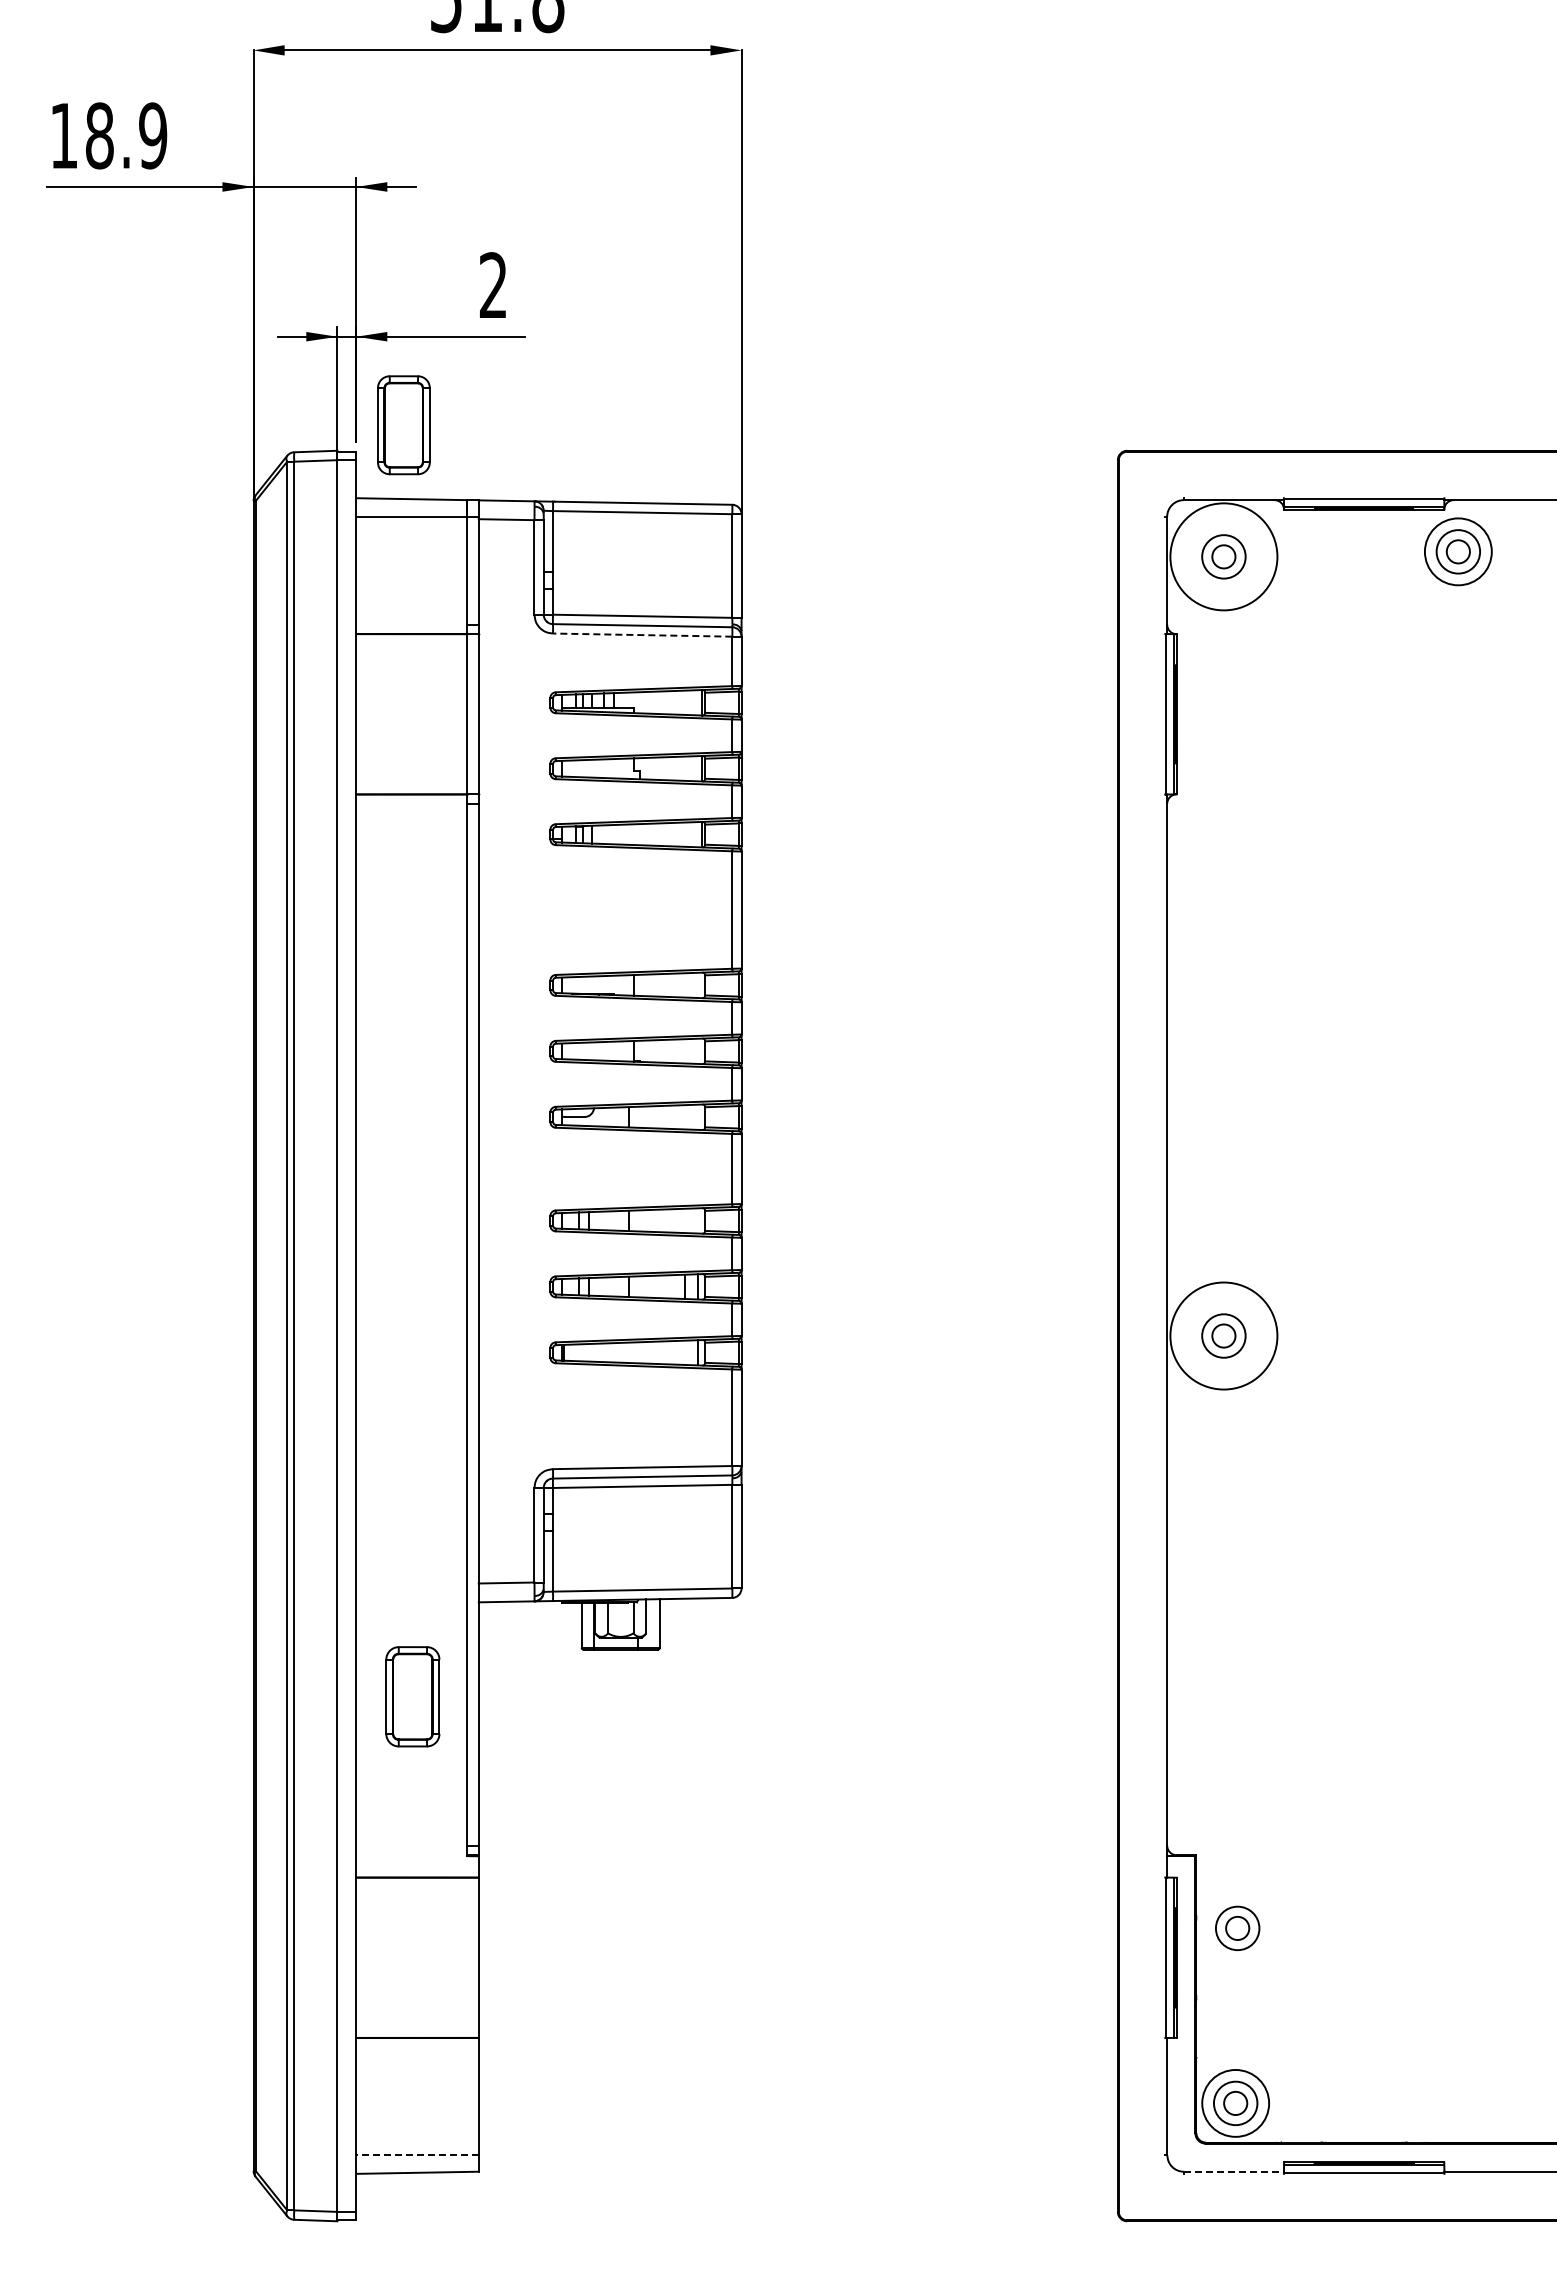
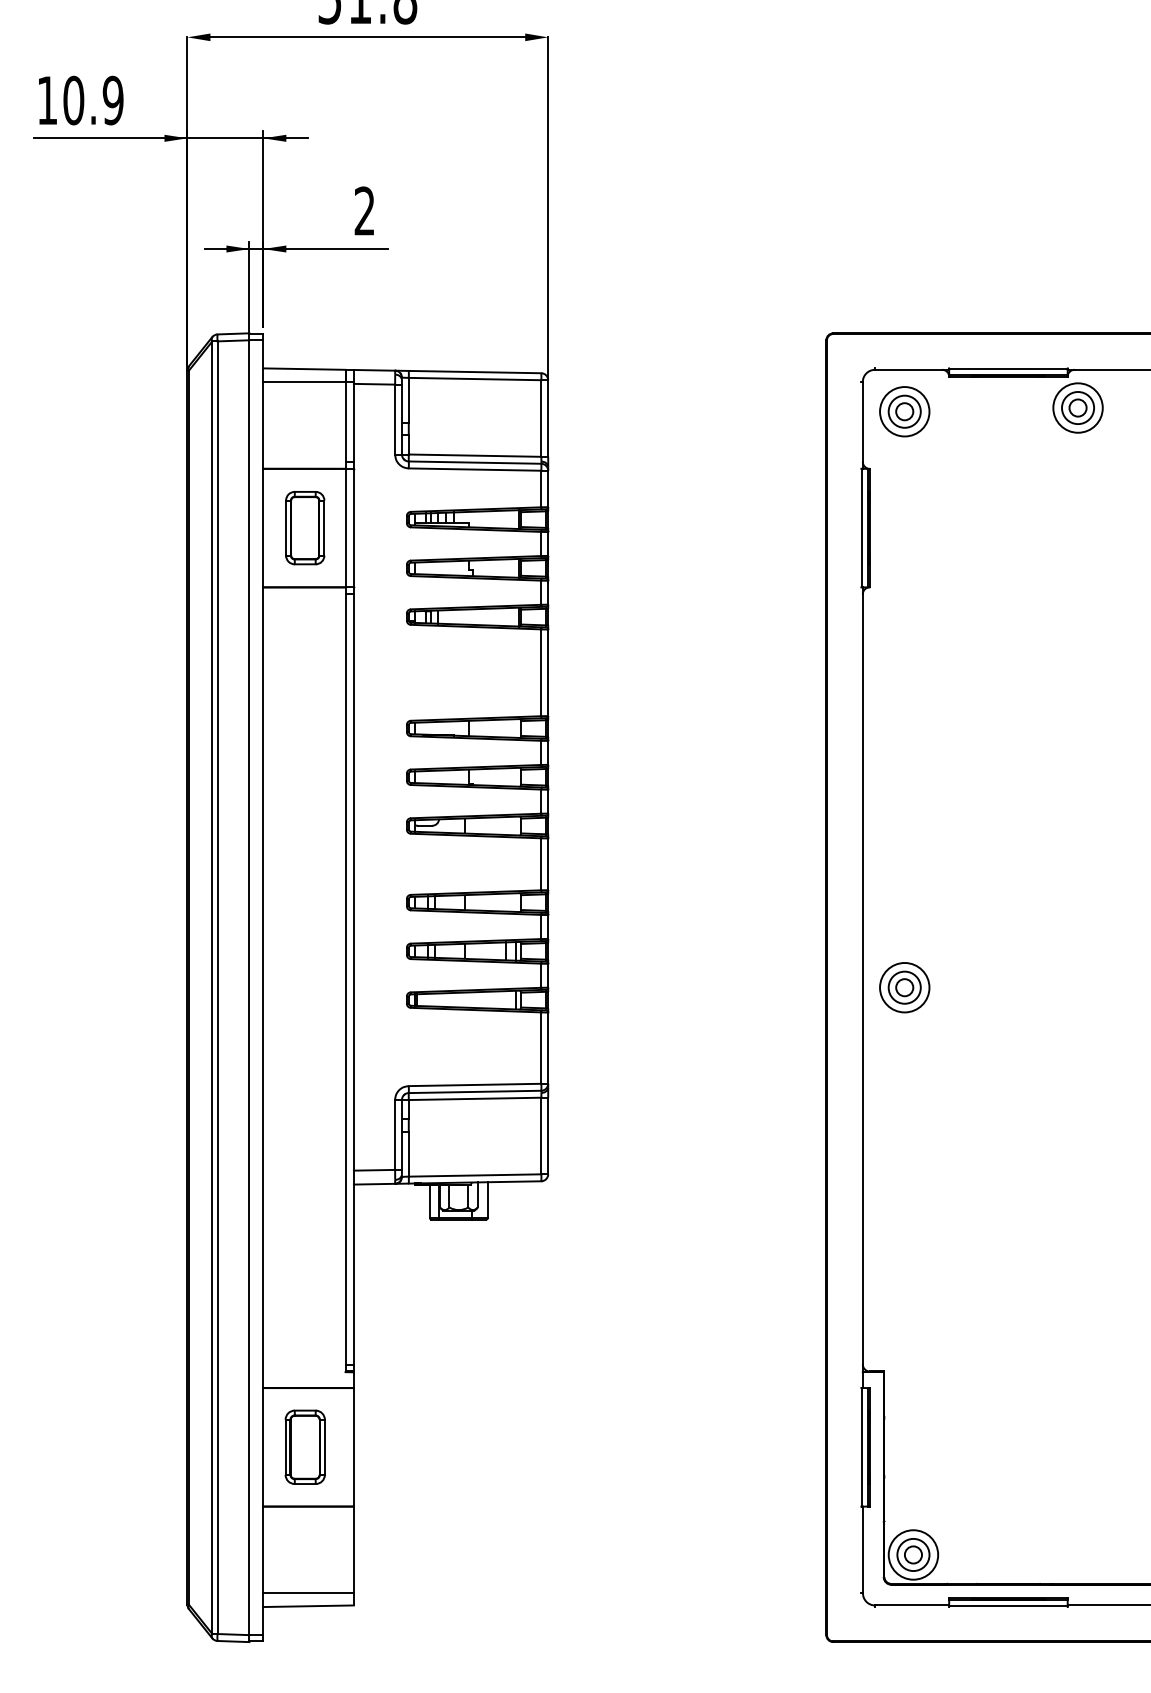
text: (99, 135) -> (73, 100), 18.9 -> 10.9
part: (403, 425) -> (304, 528), moved
circle: (1223, 556) -> (904, 411), size x0.62
line: (642, 635) -> (474, 469), dashed -> solid
circle: (1223, 1335) -> (904, 987), size x0.62
part: (412, 1696) -> (304, 1447), moved
part: (1237, 1927) -> (914, 1424), removed
line: (417, 2155) -> (308, 1593), dashed -> solid
line: (1234, 2171) -> (912, 1605), dashed -> solid

